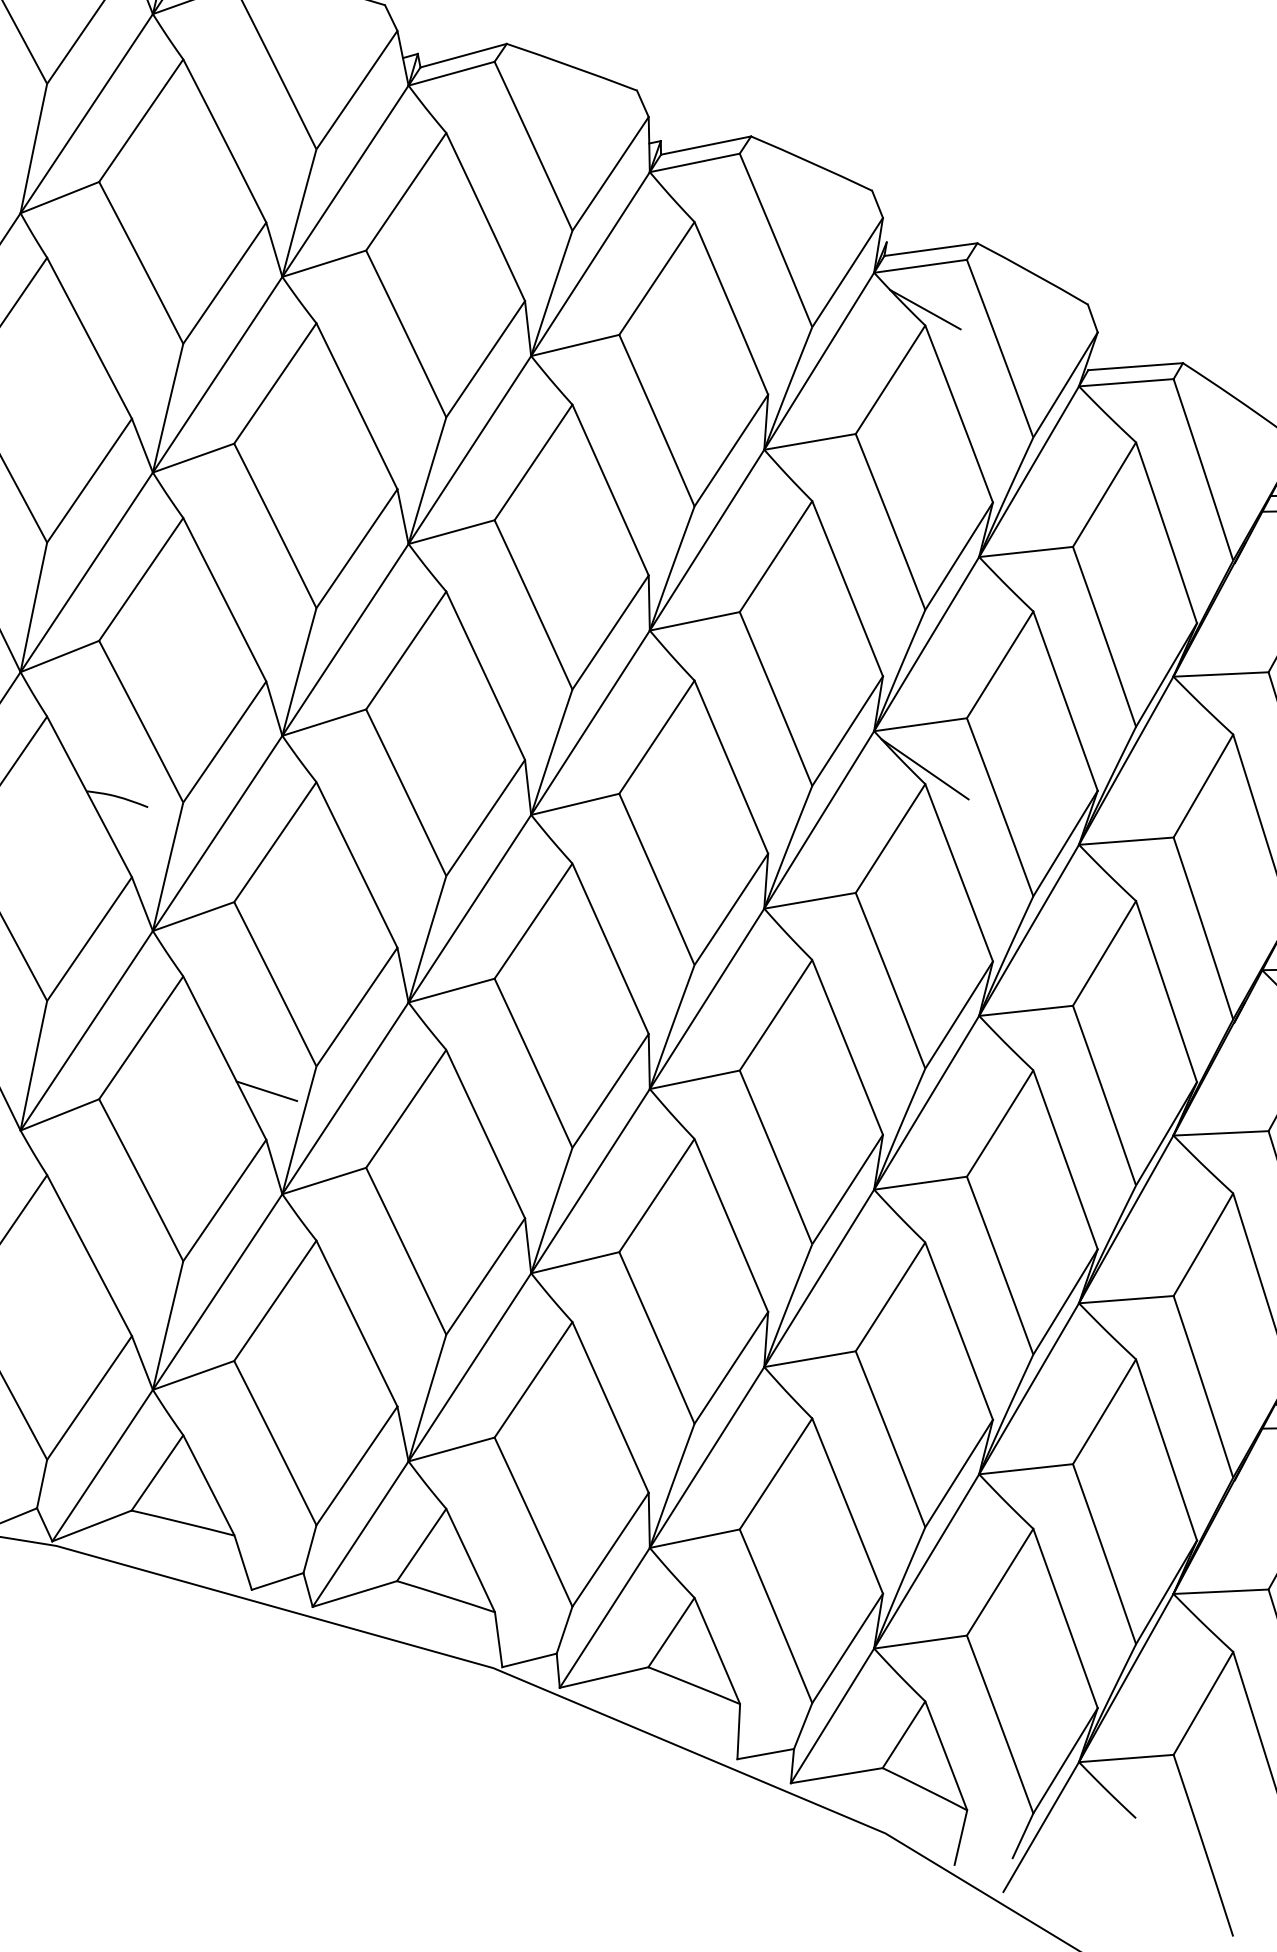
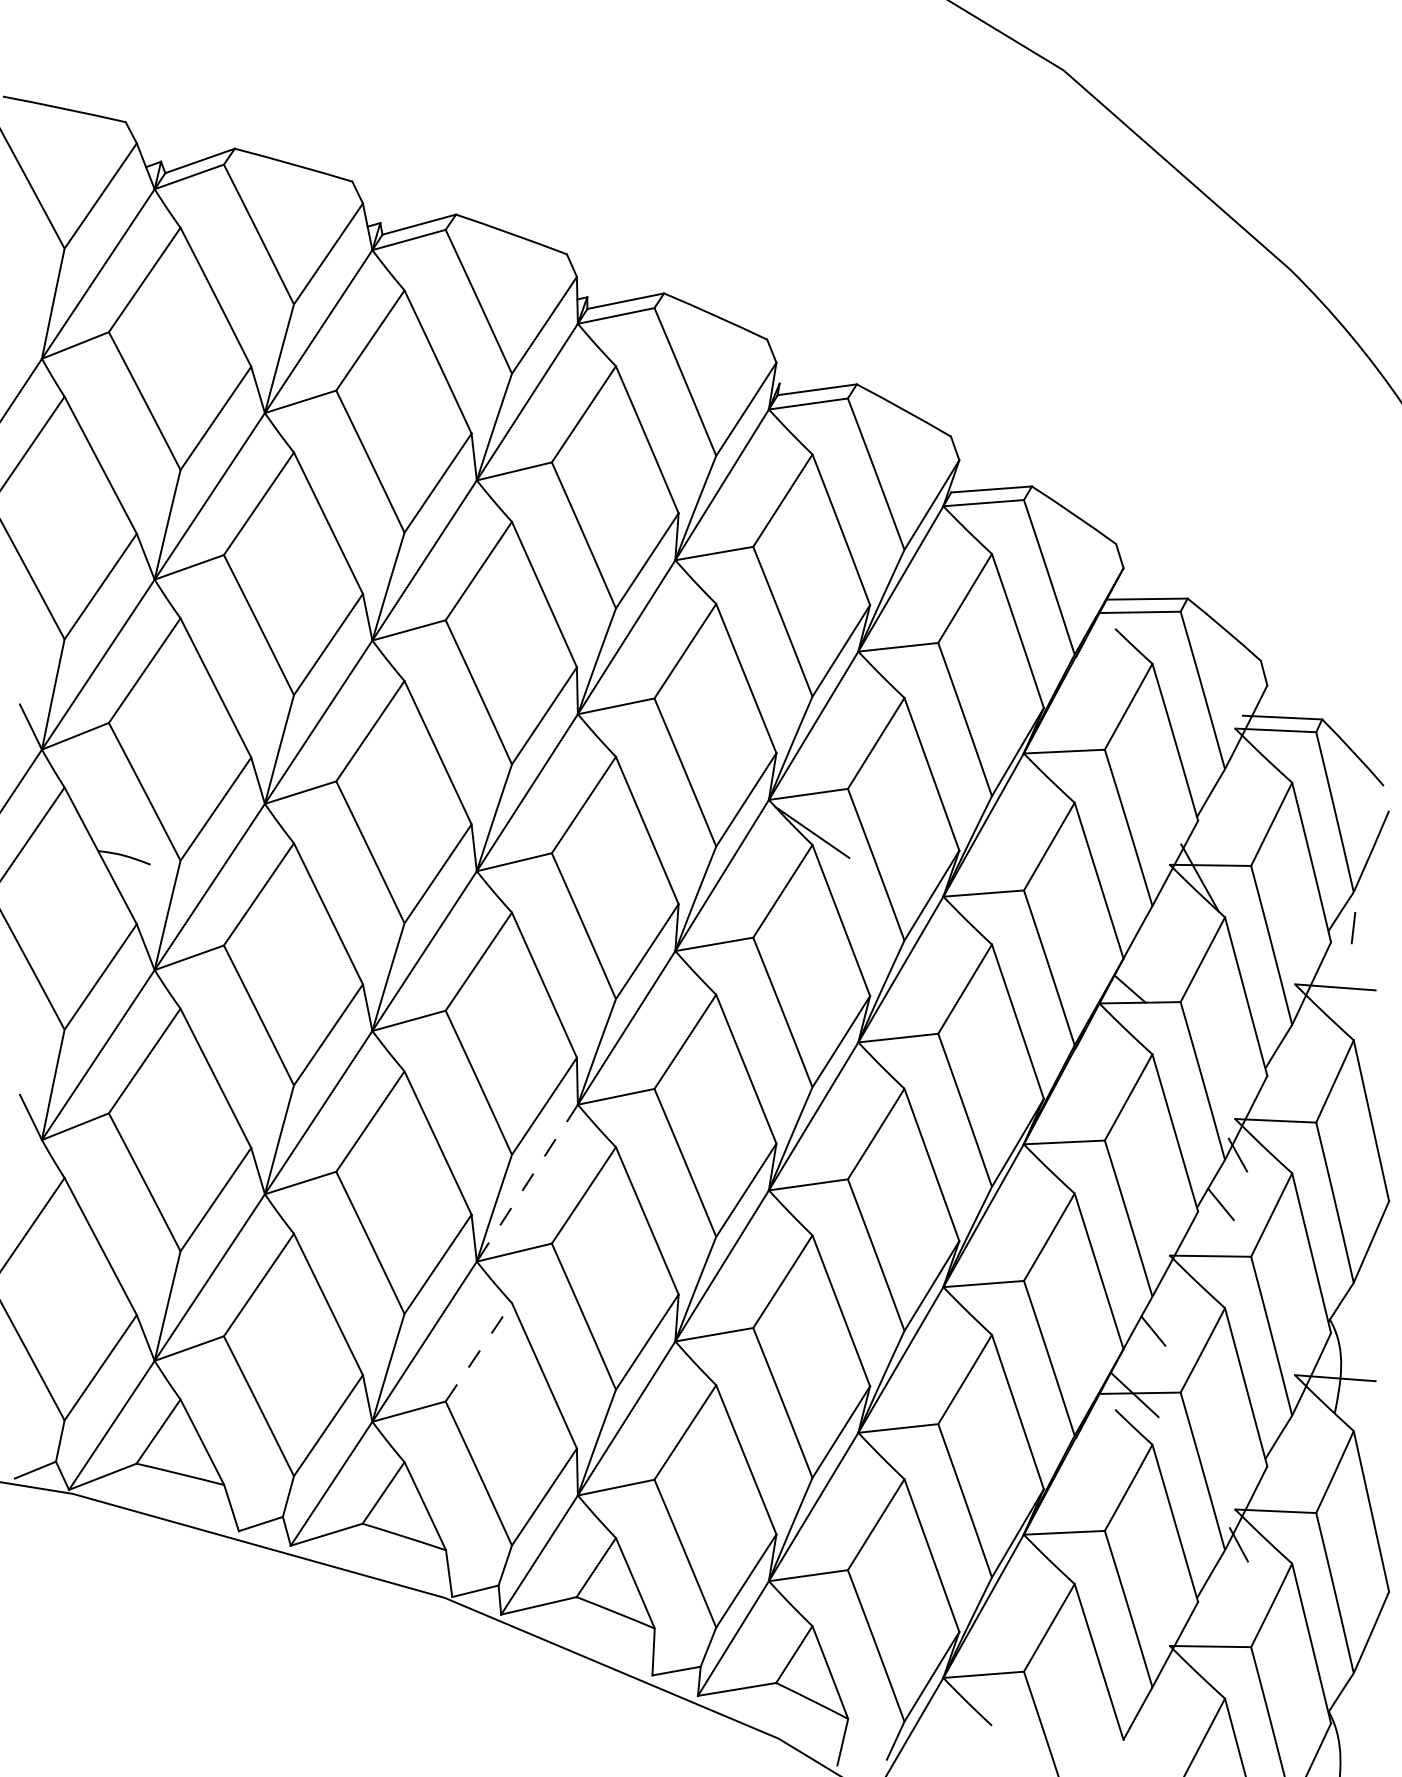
line: (925, 309) -> (812, 440), removed
line: (266, 1091) -> (251, 1106), removed
line: (590, 1181) -> (527, 1183), solid -> dashed
line: (534, 1378) -> (479, 1351), solid -> dashed

